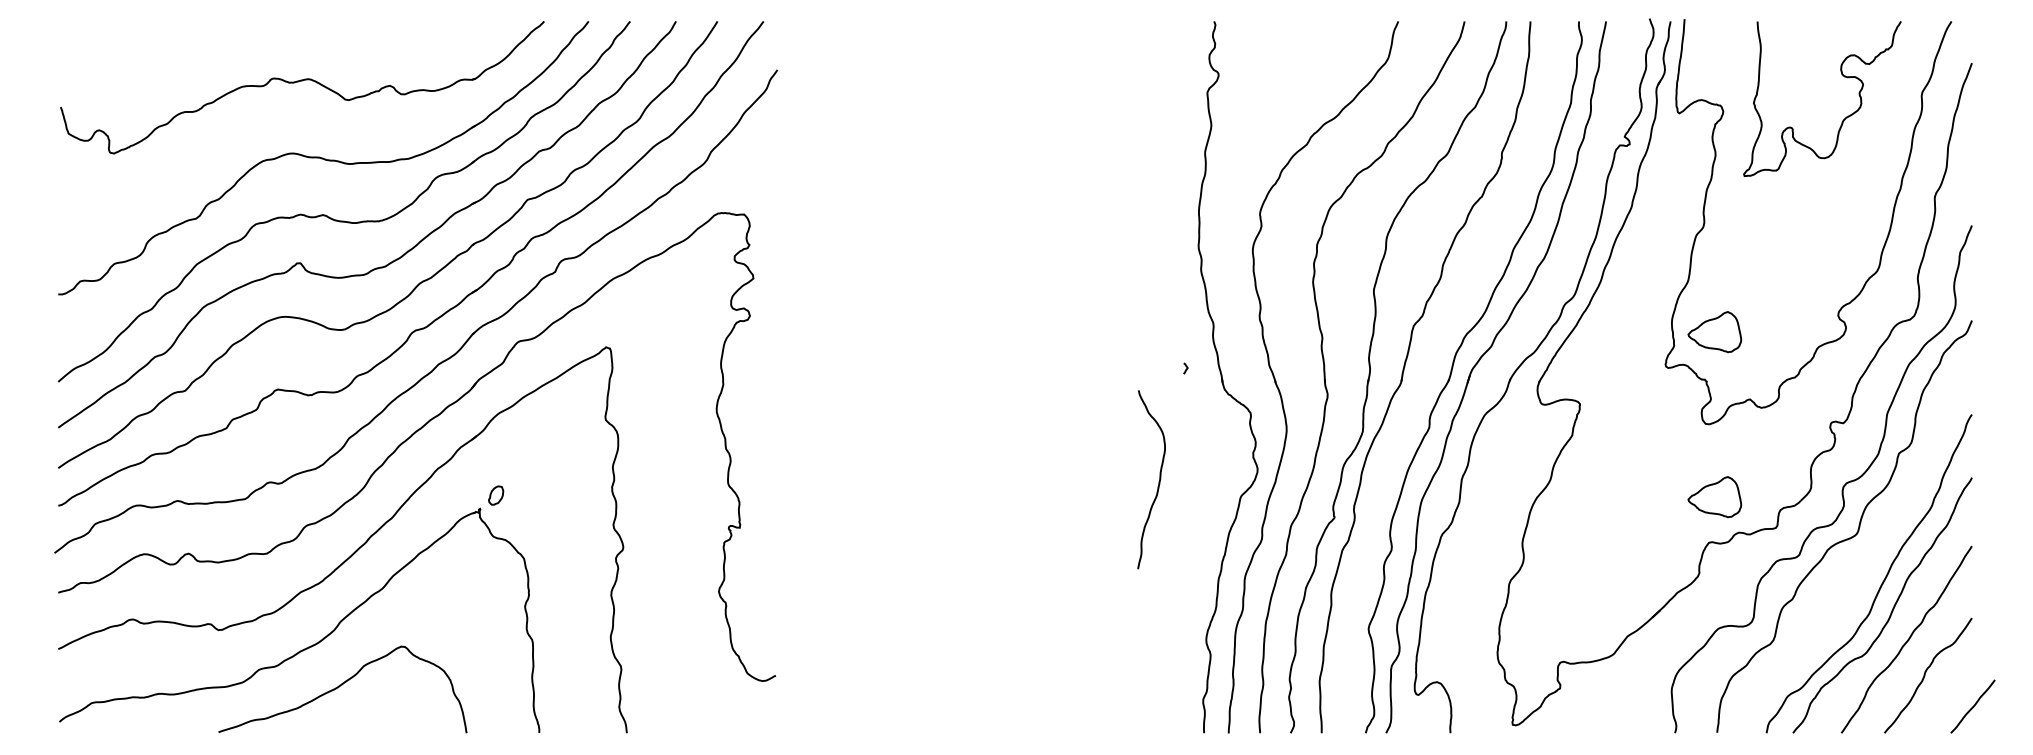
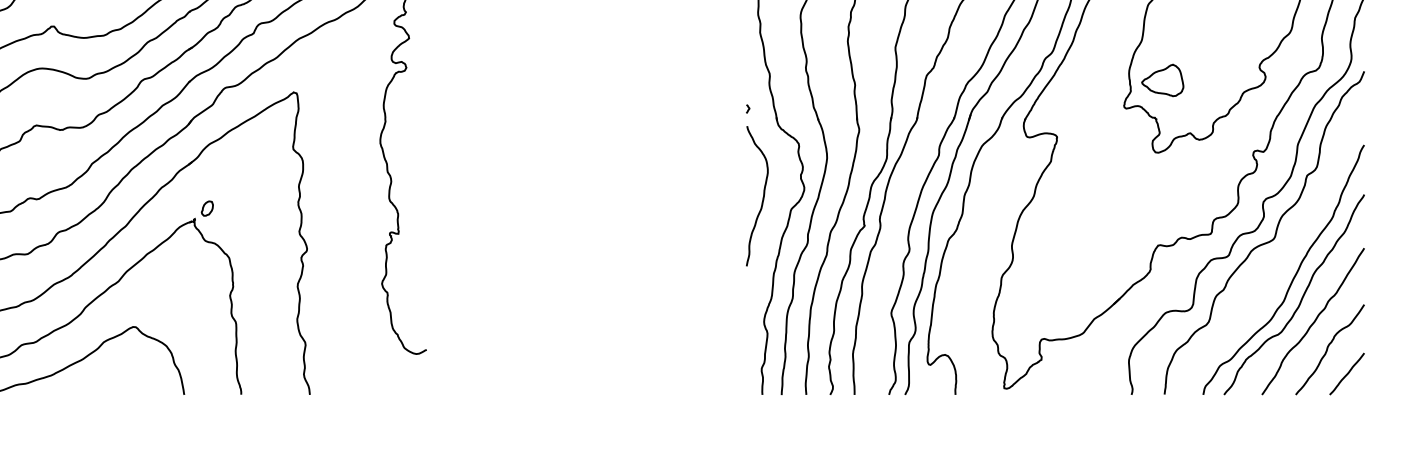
curve: (1158, 481) -> (762, 197), moved
part: (1714, 497) -> (1162, 210), removed
line: (1972, 706) -> (1346, 373), moved

